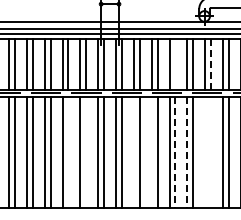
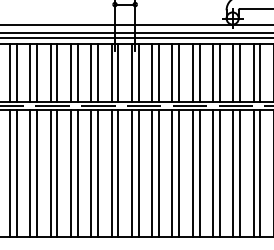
line: (175, 64) -> (199, 73), added
line: (211, 64) -> (240, 73), dashed -> solid
line: (68, 152) -> (77, 173), added
line: (86, 152) -> (98, 173), added
line: (133, 152) -> (151, 173), added
line: (151, 152) -> (172, 173), added
line: (175, 152) -> (199, 173), dashed -> solid
line: (187, 152) -> (213, 173), dashed -> solid
line: (205, 152) -> (233, 173), added
line: (211, 152) -> (240, 173), added

